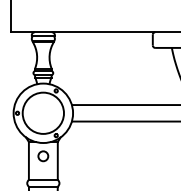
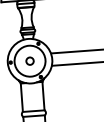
circle: (43, 156) -> (30, 61), moved

